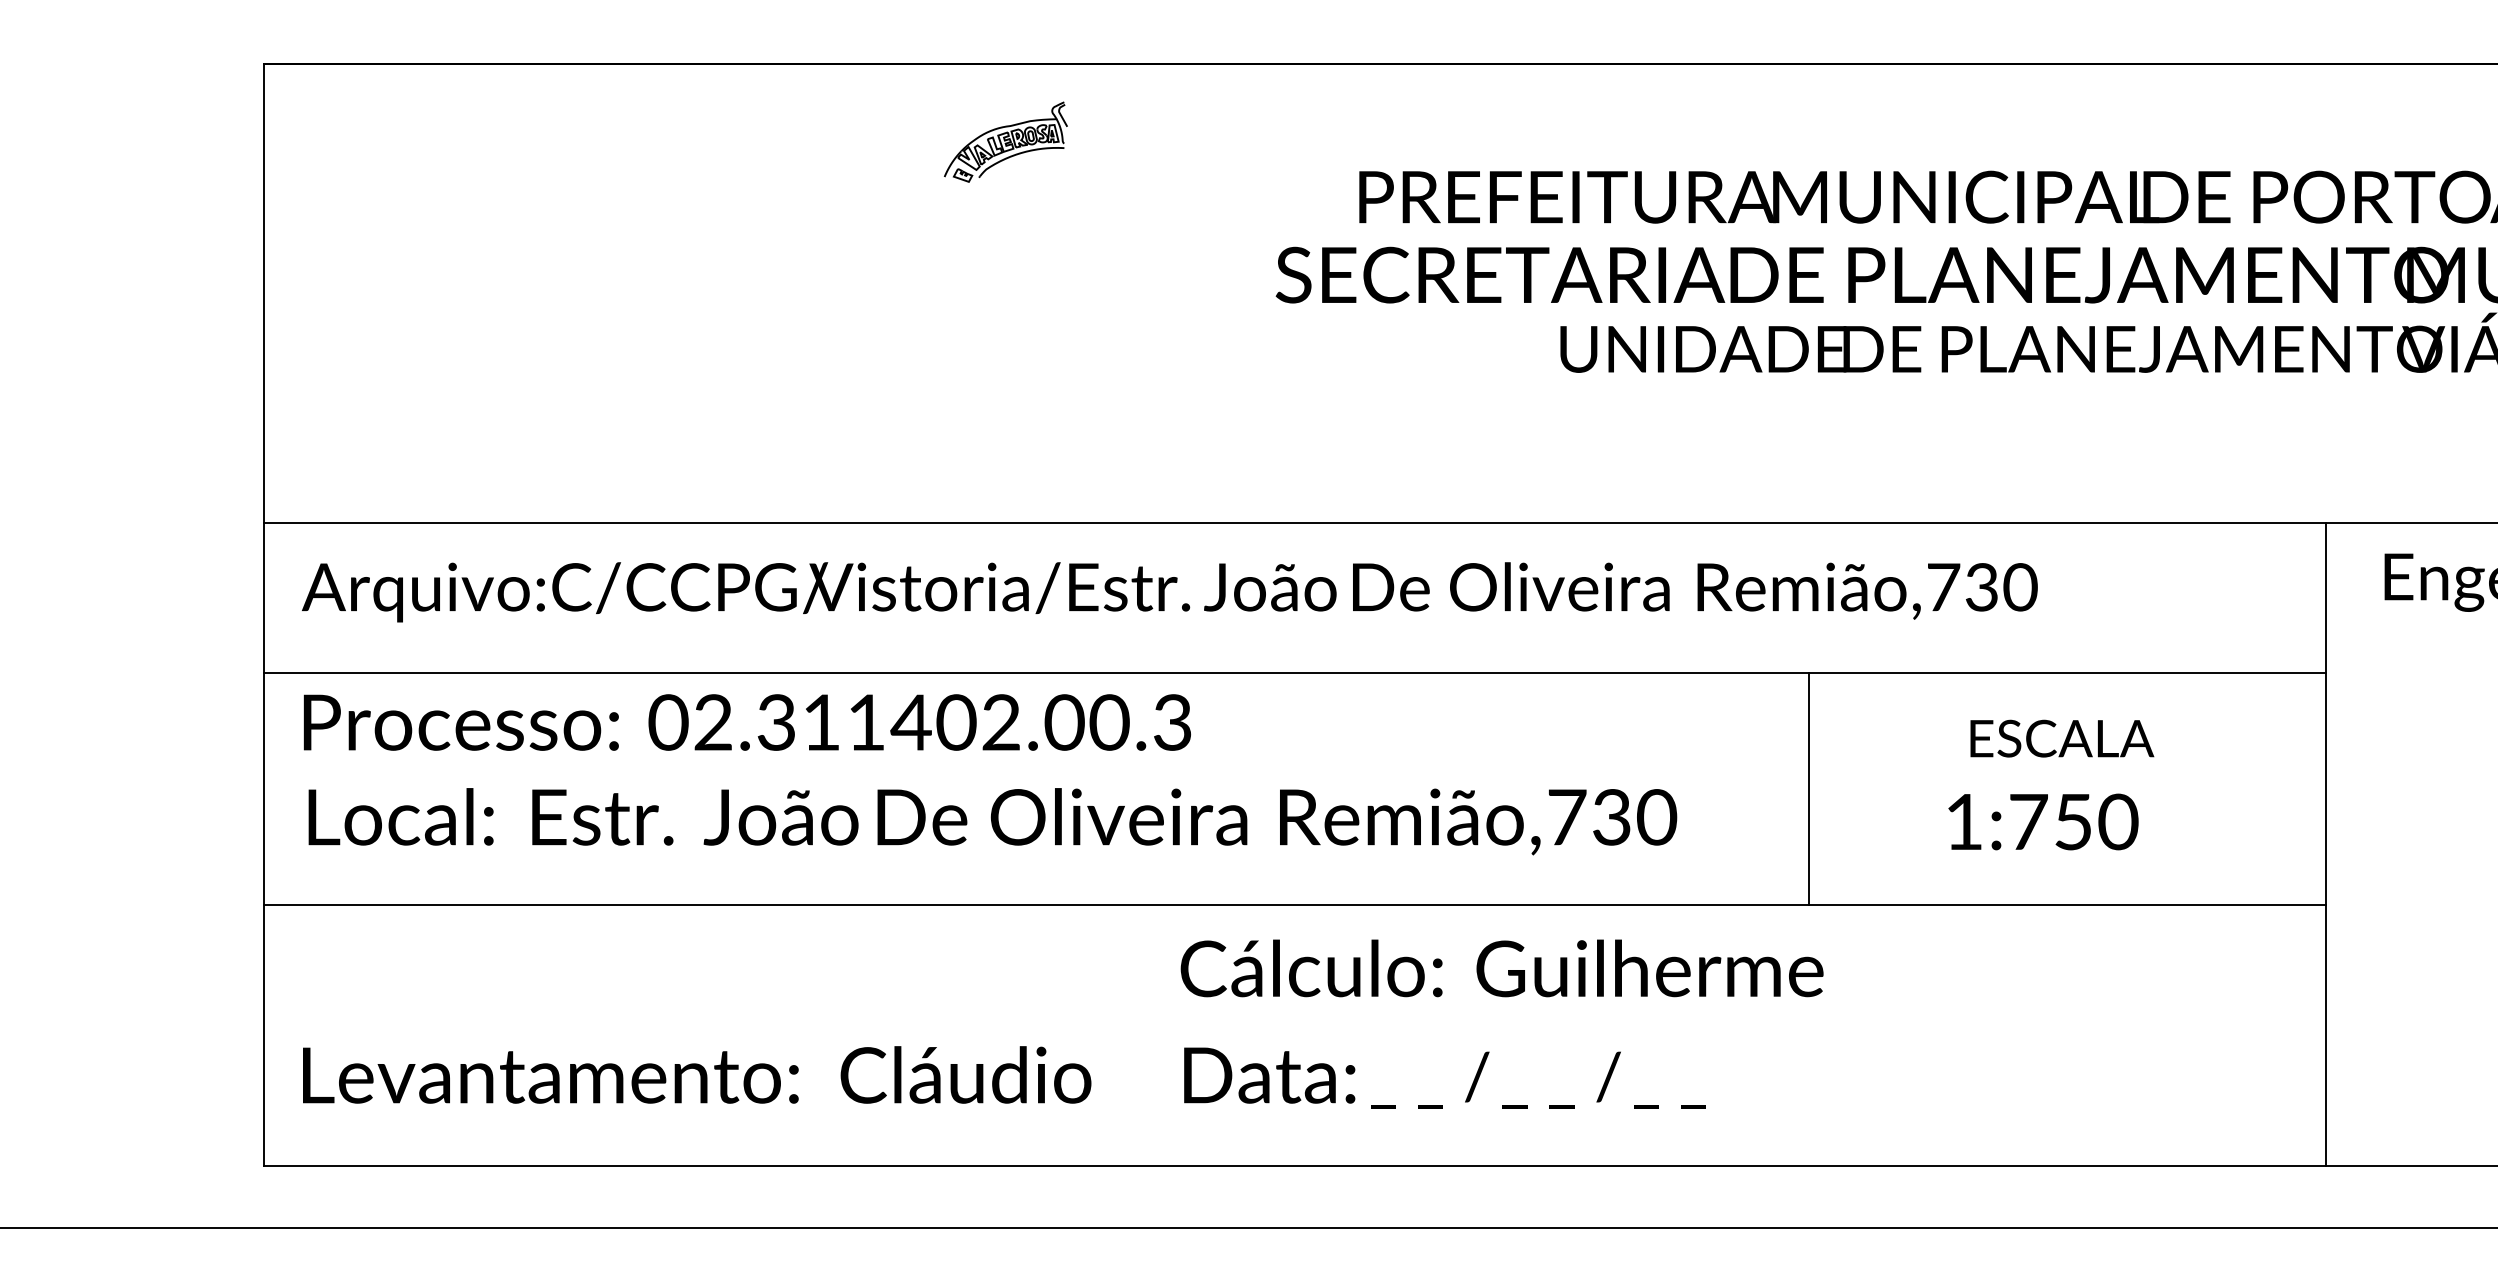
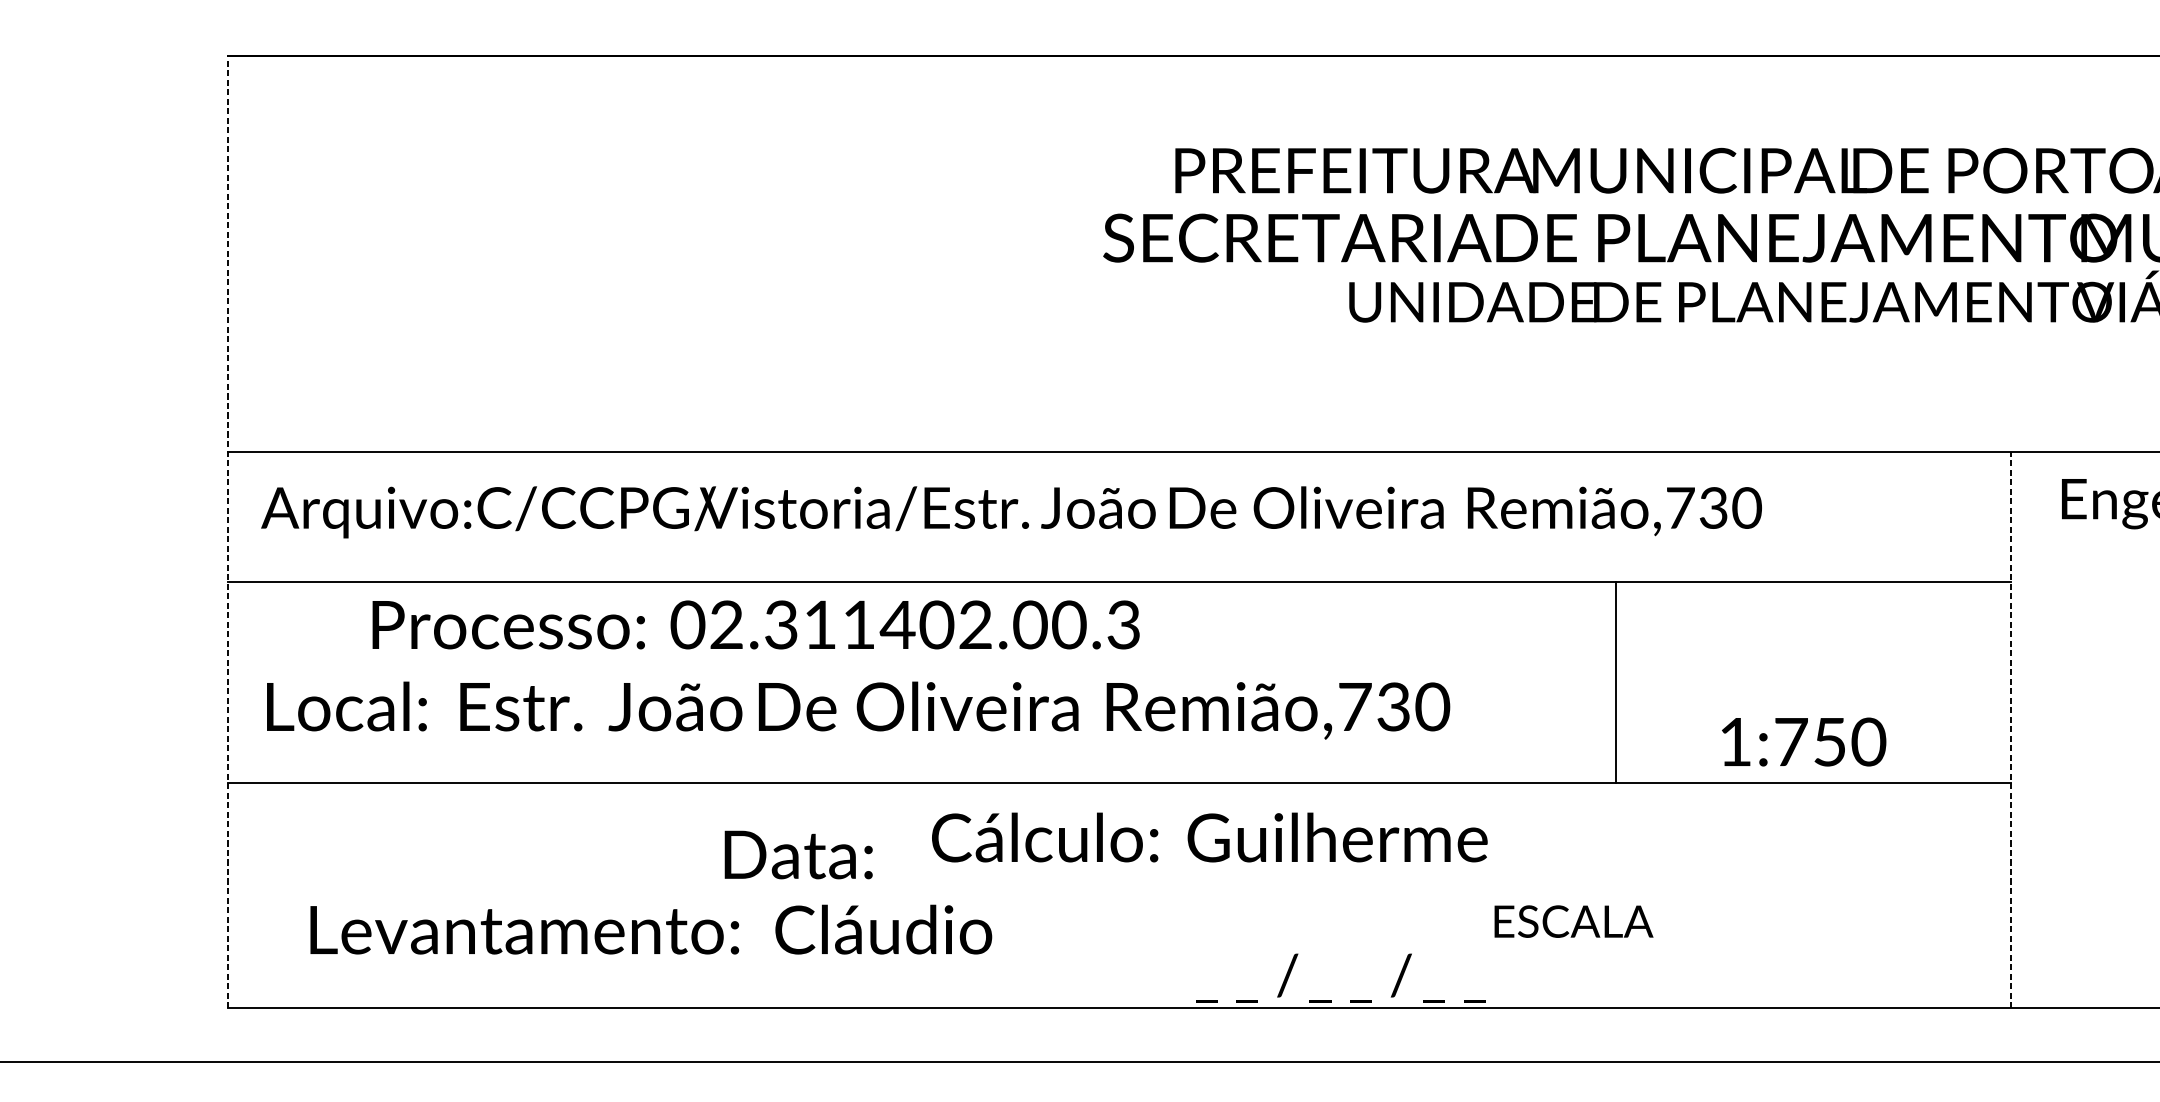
part: (1005, 141) -> (869, 122), removed
line: (263, 614) -> (227, 531), solid -> dashed
text: (746, 722) -> (755, 624), moved
text: (2062, 738) -> (1574, 921), moved
line: (1808, 788) -> (1615, 681), moved
text: (2043, 821) -> (1804, 741), moved
line: (2325, 844) -> (2010, 730), solid -> dashed
text: (1501, 968) -> (1209, 837), moved
text: (697, 1074) -> (651, 929), moved
text: (1269, 1075) -> (798, 854), moved
text: (1538, 1079) -> (1340, 977), moved

